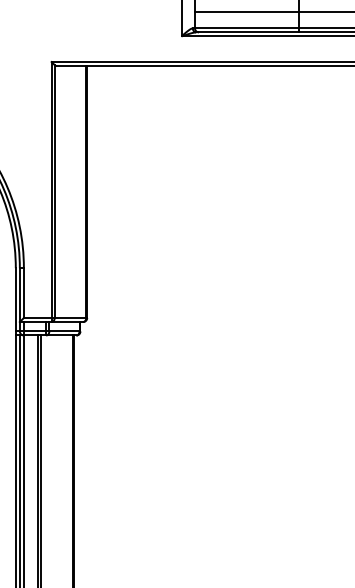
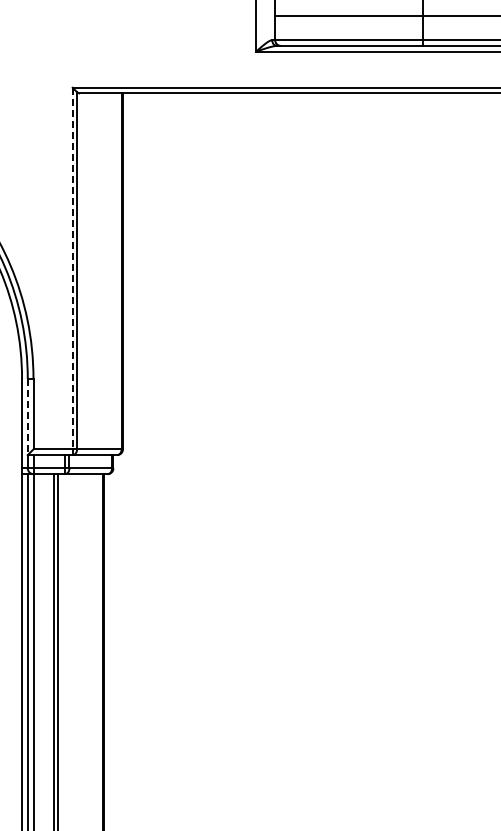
line: (51, 189) -> (72, 268), solid -> dashed
line: (19, 295) -> (27, 417), solid -> dashed

